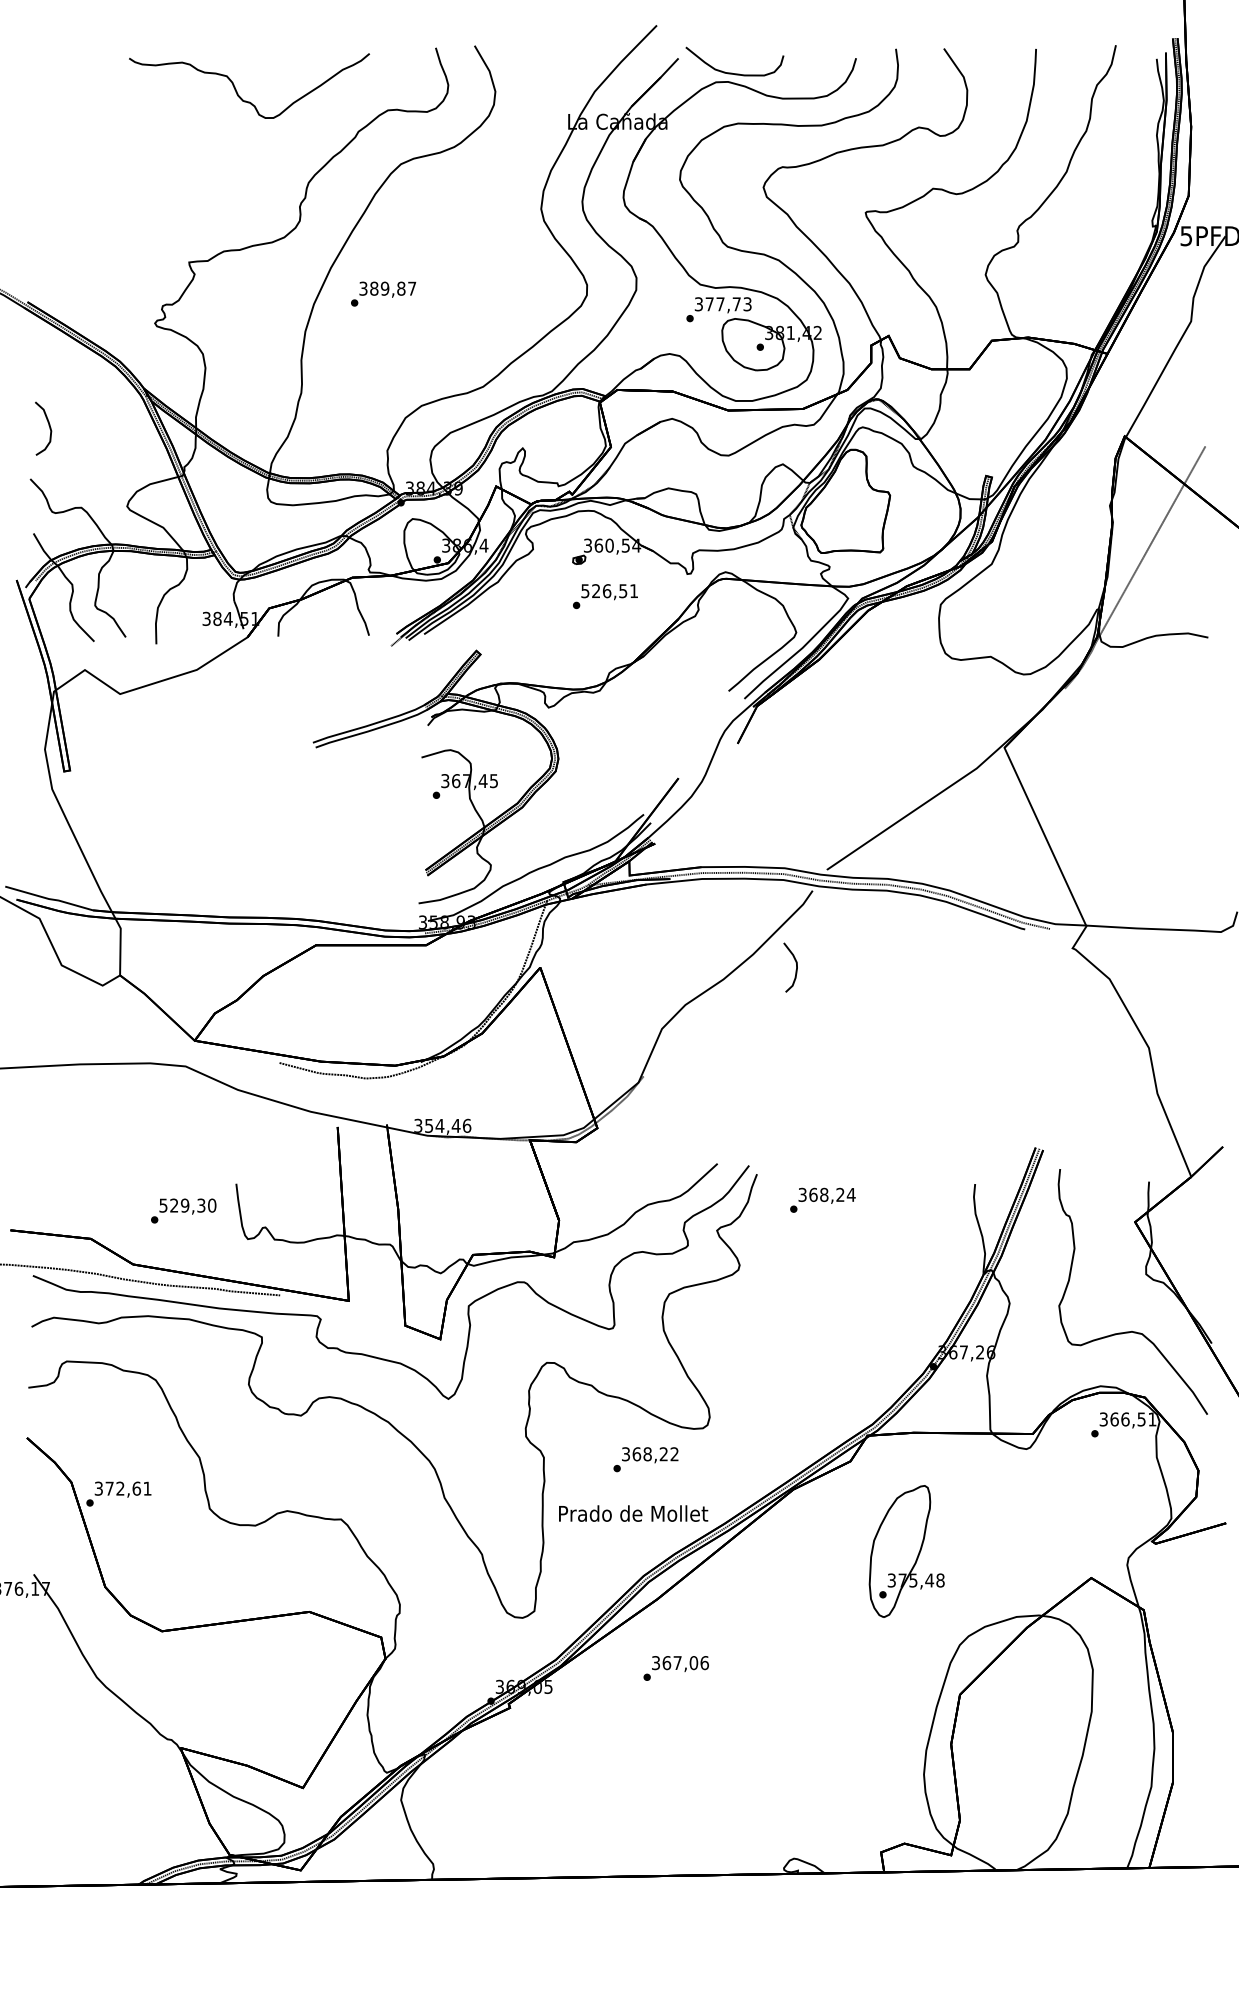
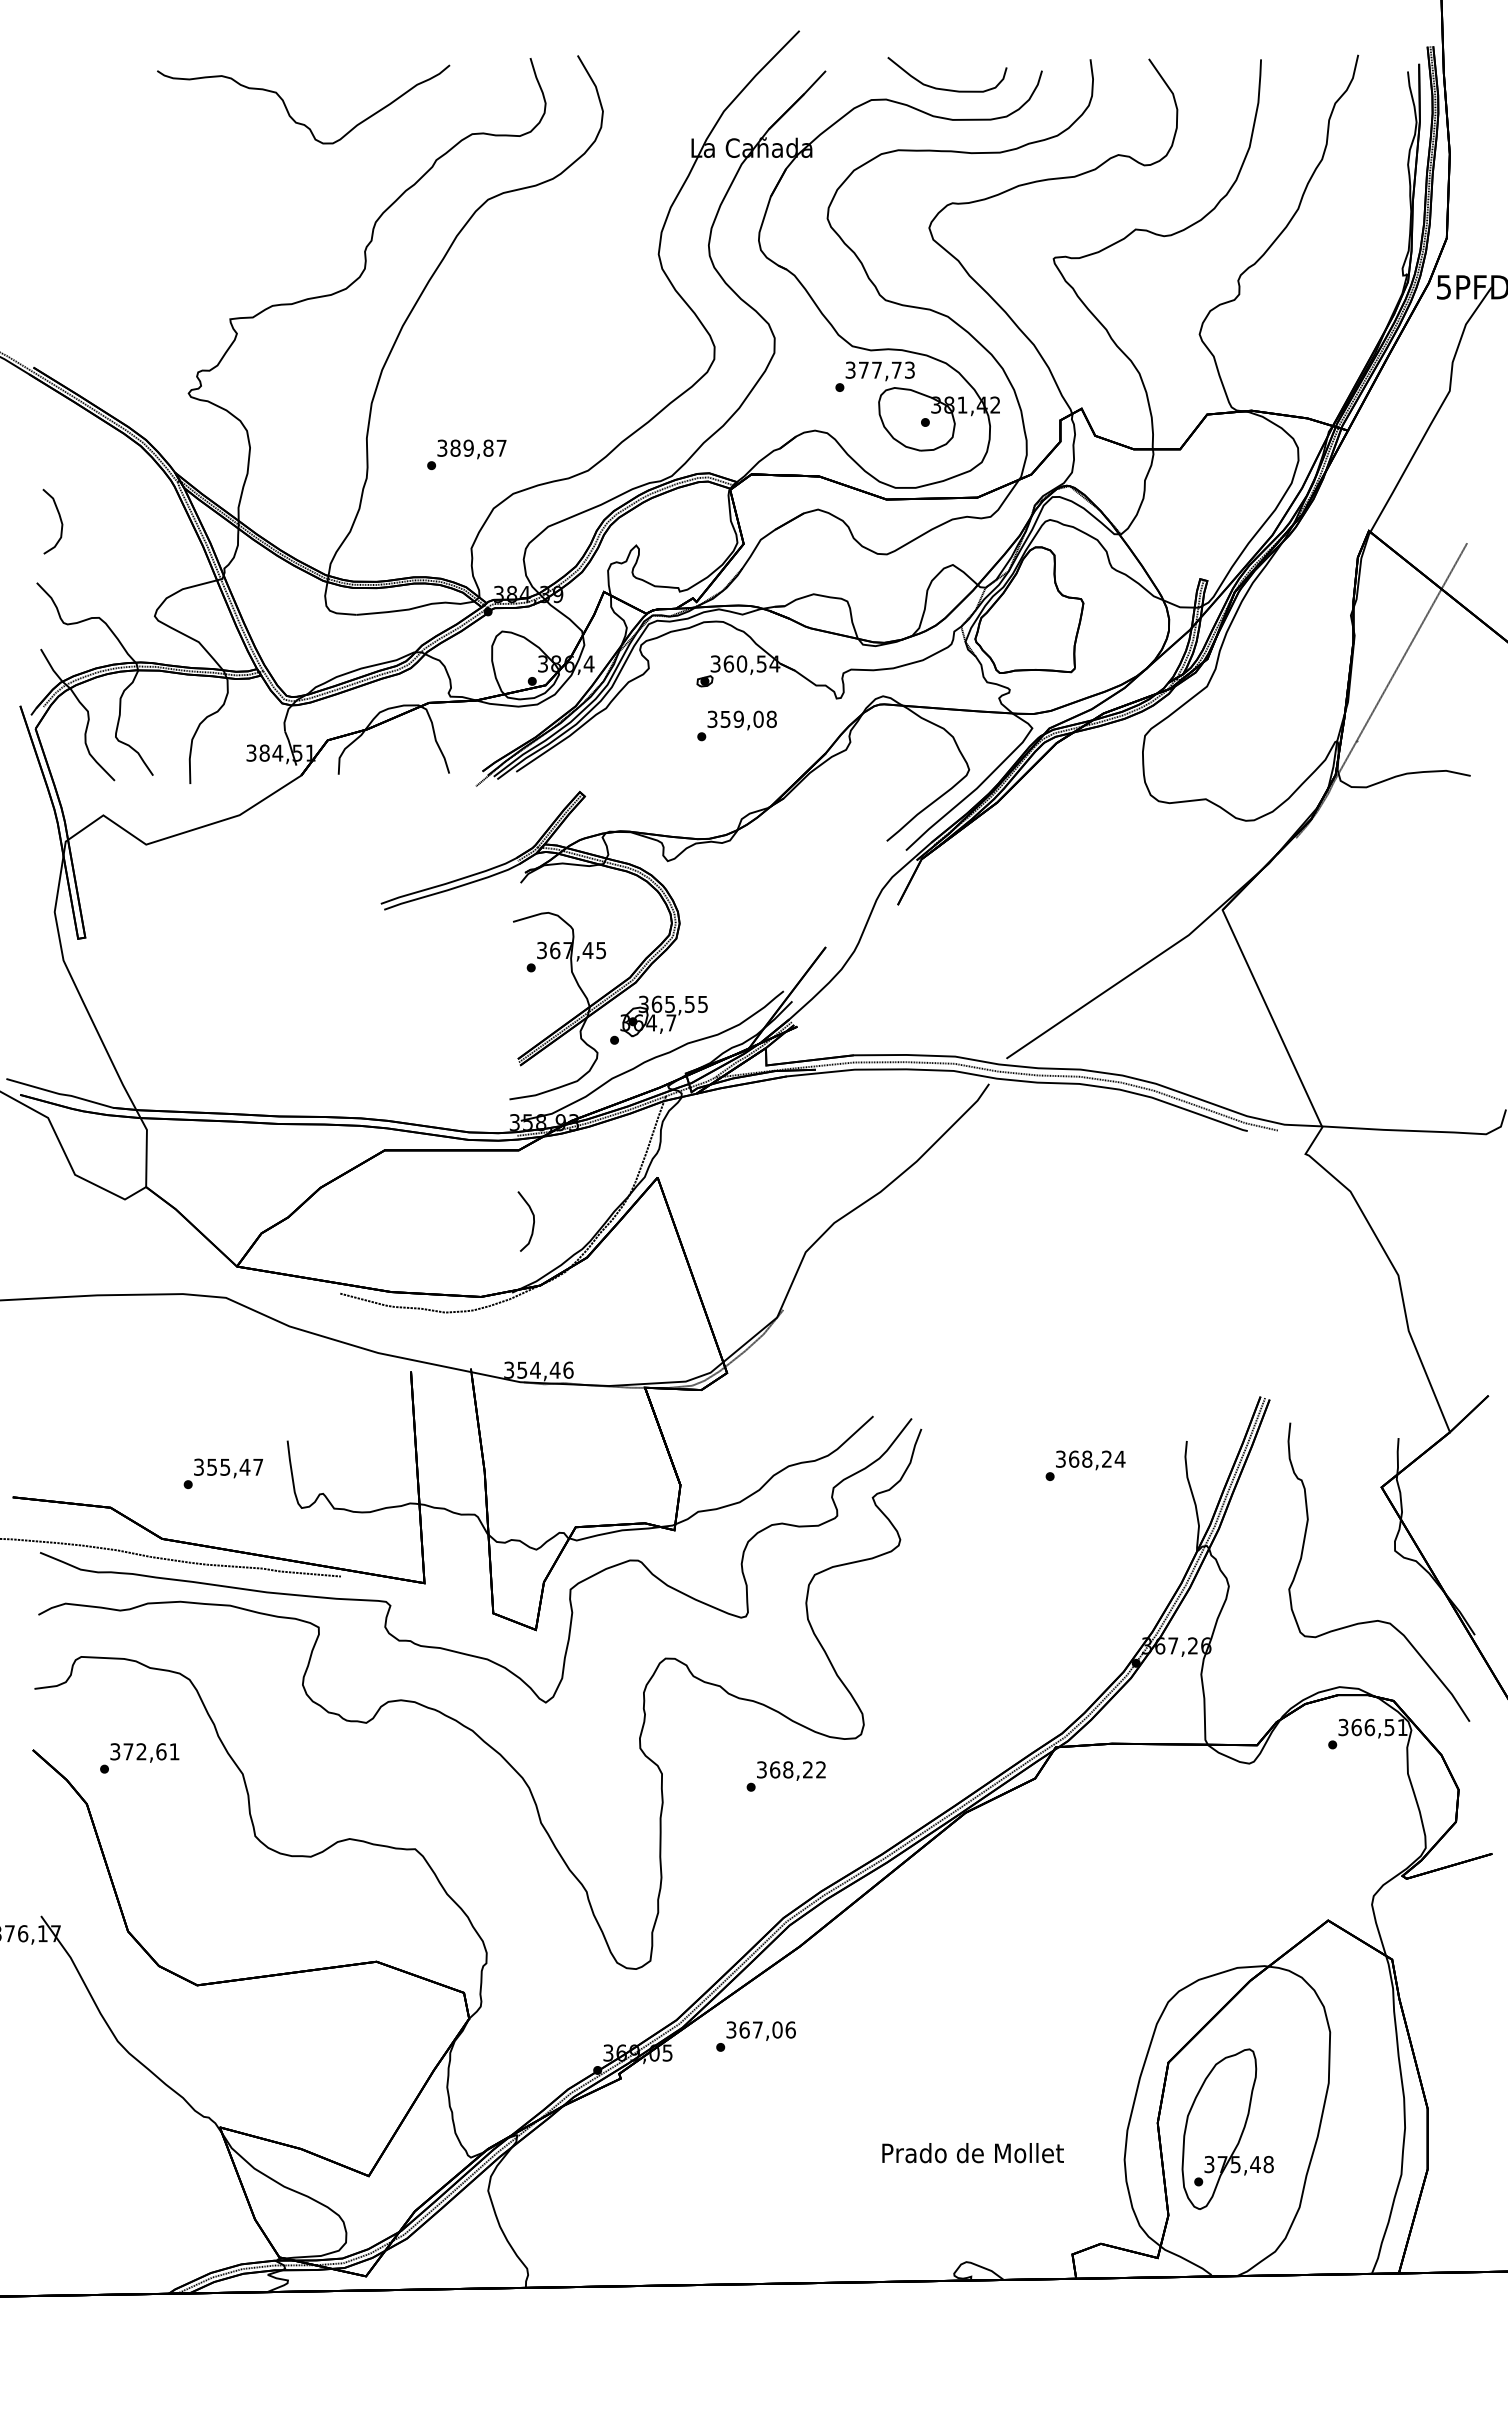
curve: (733, 72) -> (945, 88), moved
text: (383, 293) -> (466, 454), moved
text: (610, 590) -> (742, 718), 526,51 -> 359,08
part: (541, 837) -> (658, 1019), added
curve: (795, 970) -> (532, 1224), moved
text: (822, 1200) -> (1085, 1465), moved
text: (187, 1205) -> (228, 1466), 529,30 -> 355,47
text: (118, 1494) -> (139, 1758), moved
text: (633, 1513) -> (972, 2153), moved
part: (906, 1550) -> (1227, 2128), moved
text: (675, 1668) -> (755, 2036), moved

